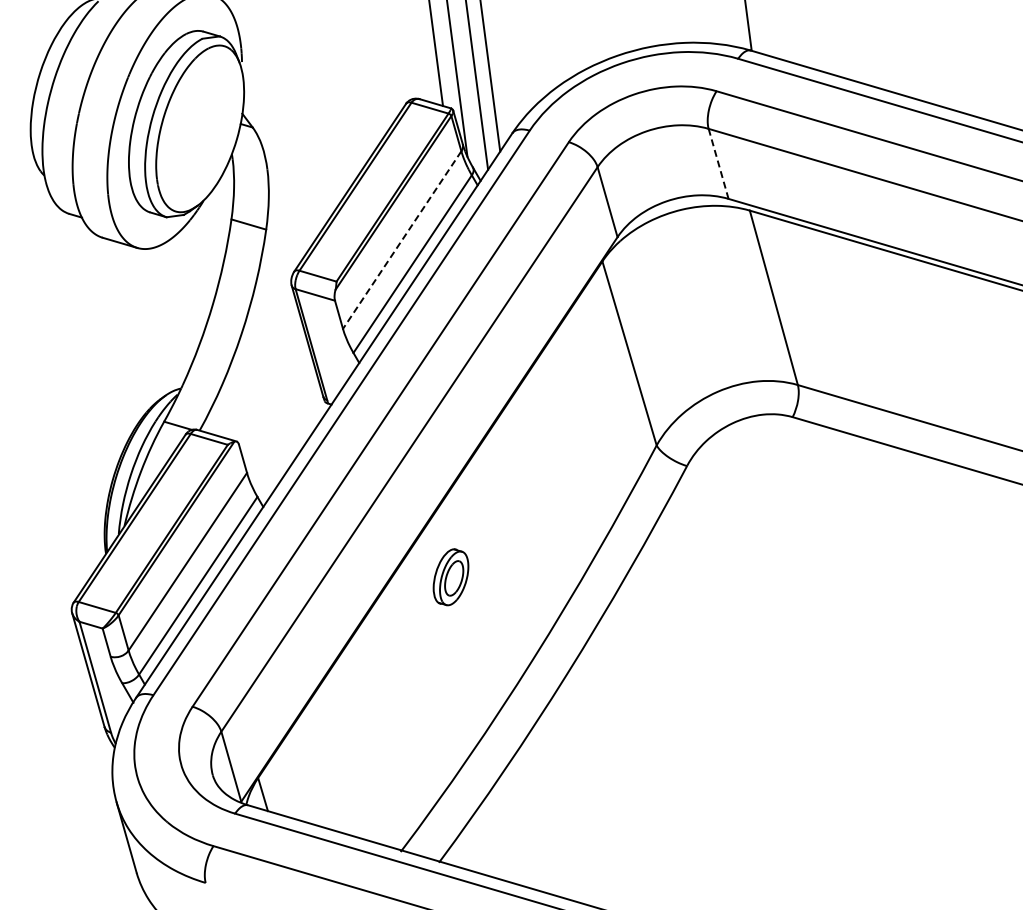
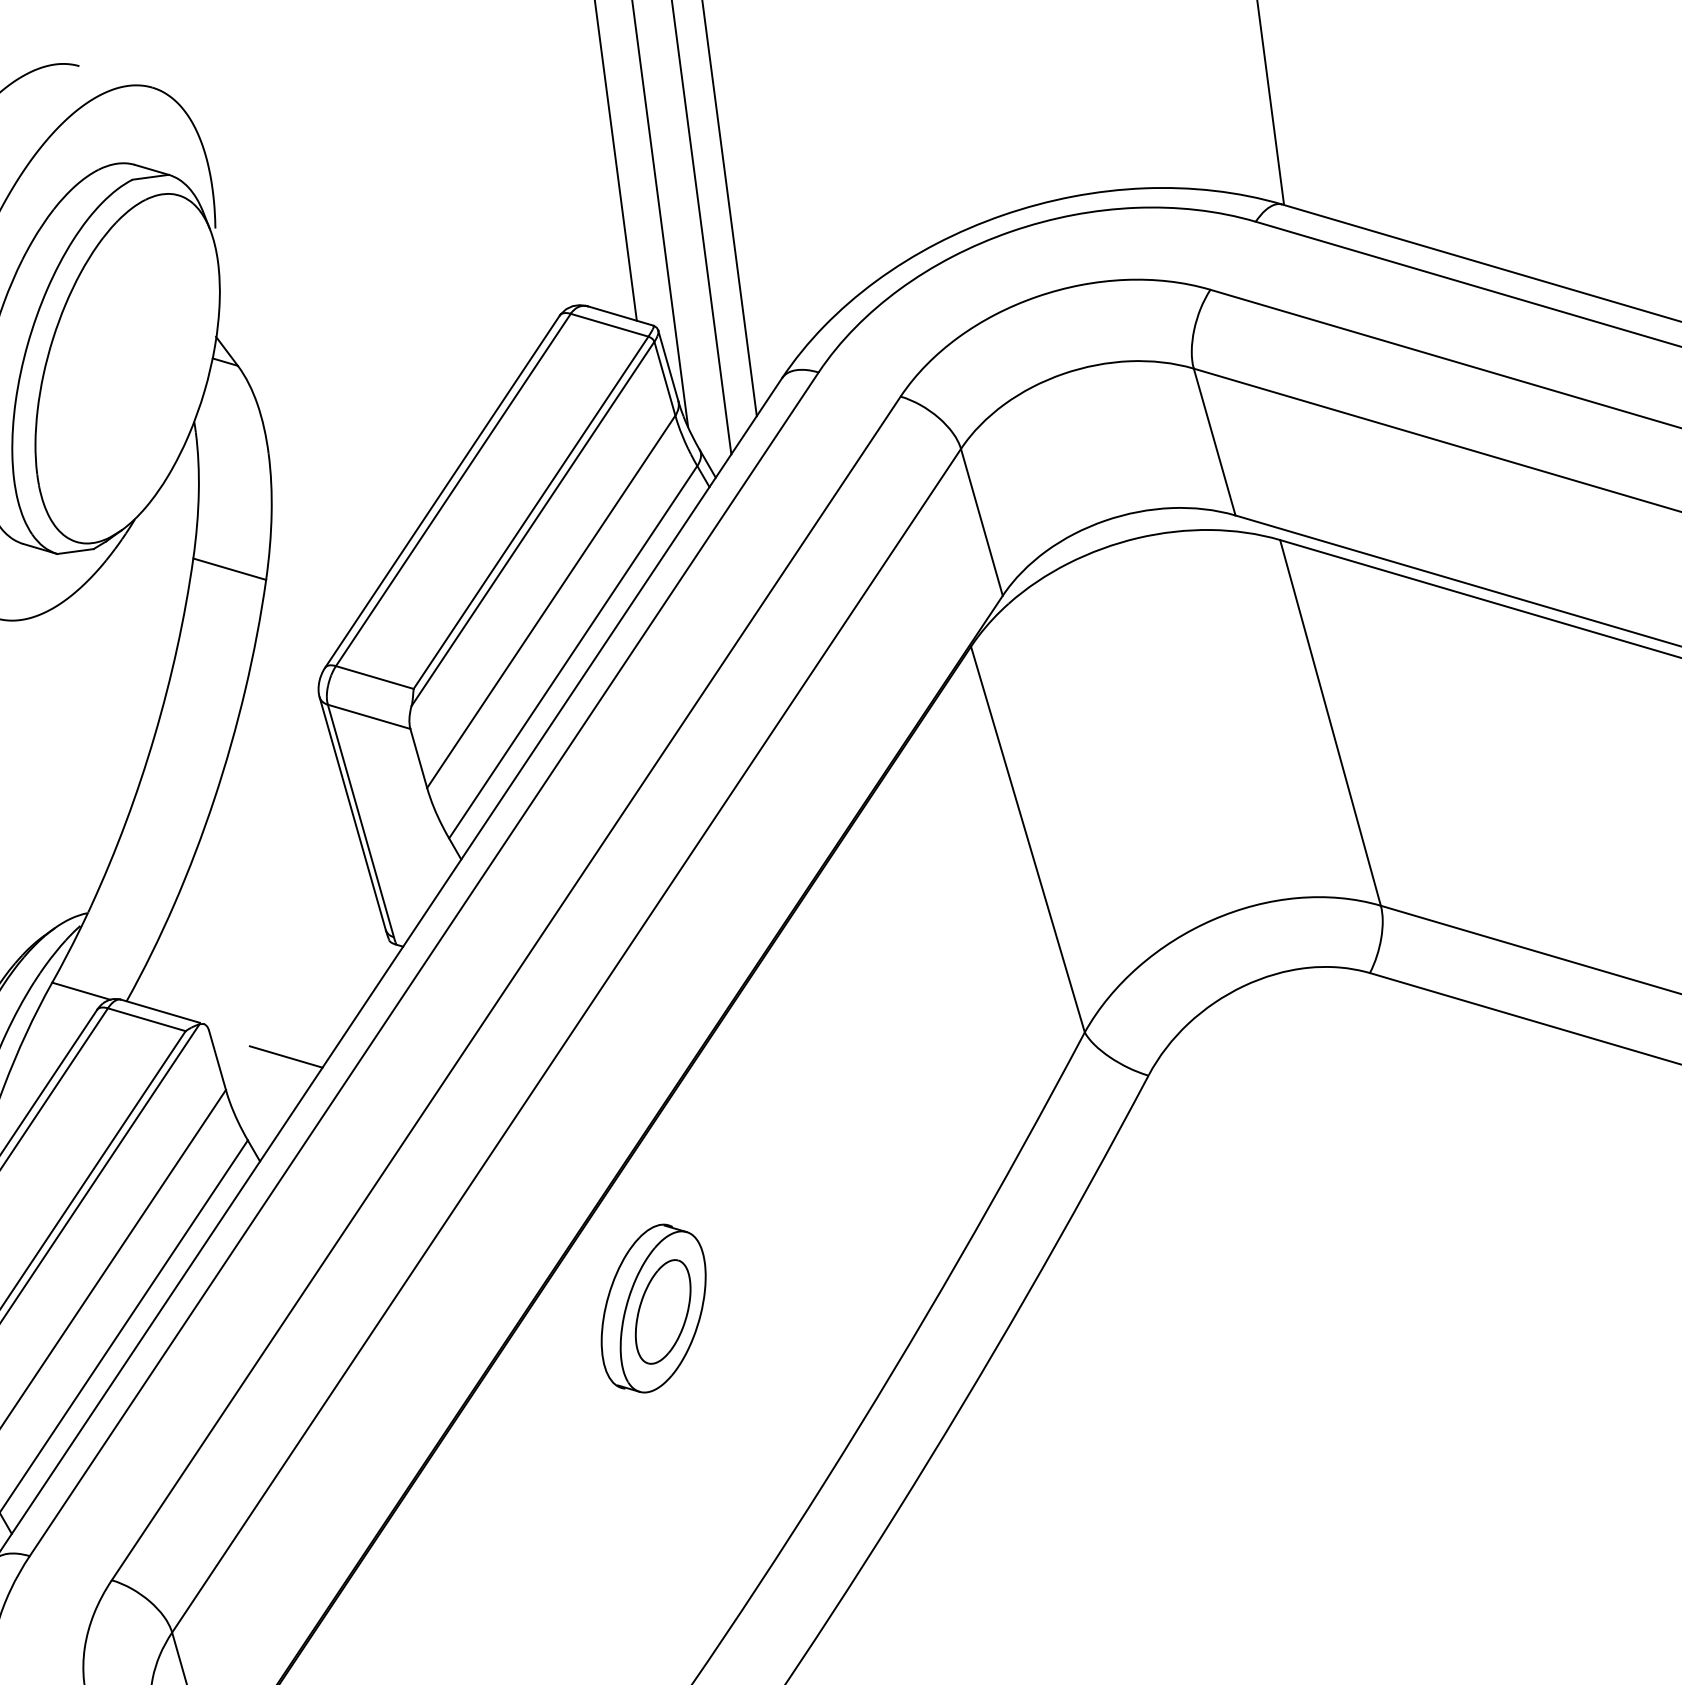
line: (718, 164) -> (1214, 443), dashed -> solid
line: (402, 240) -> (551, 602), dashed -> solid
line: (275, 457) -> (285, 1057), added
part: (450, 577) -> (652, 1309), size x1.43

